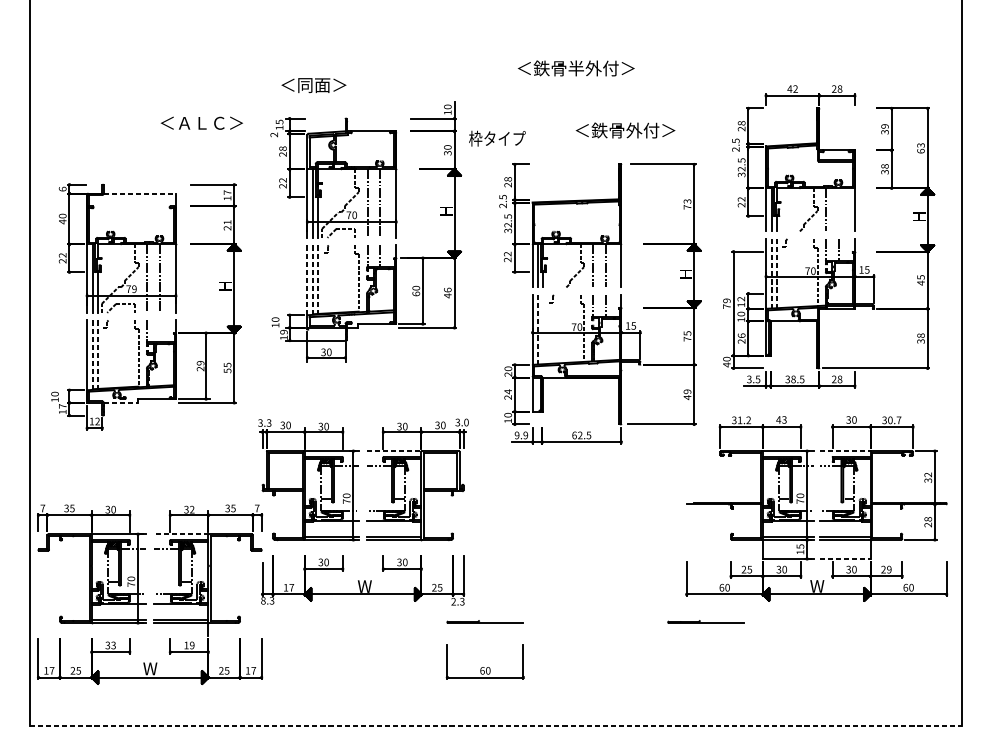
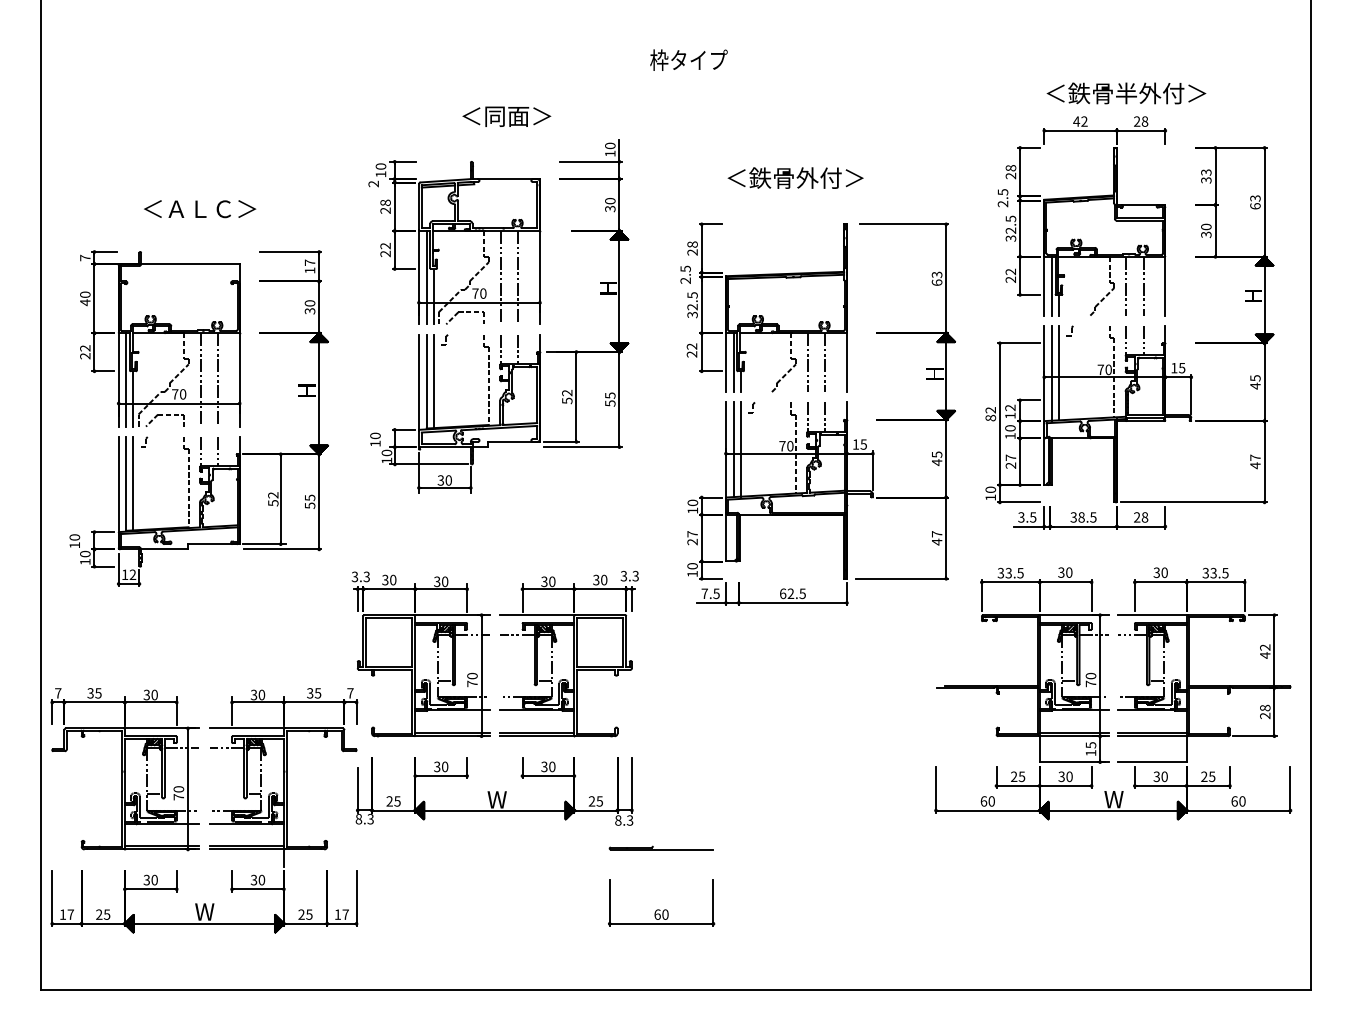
text: (576, 68) -> (1126, 93), moved
text: (313, 85) -> (506, 116), moved
text: (279, 122) -> (380, 166), 15 -> 10
text: (202, 123) -> (200, 209), moved
text: (885, 126) -> (1206, 172), 39 -> 33
text: (625, 130) -> (795, 177), moved
text: (497, 138) -> (688, 59), moved
text: (885, 166) -> (1206, 226), 38 -> 30
text: (62, 188) -> (85, 257), 6 -> 7
line: (139, 193) -> (190, 264), dashed -> solid
text: (687, 207) -> (936, 282), 73 -> 63
line: (838, 209) -> (1143, 285), added
text: (227, 225) -> (309, 307), 21 -> 30
line: (772, 273) -> (1052, 373), dashed -> solid
line: (777, 273) -> (1059, 373), dashed -> solid
line: (312, 279) -> (426, 381), dashed -> solid
line: (318, 279) -> (433, 381), dashed -> solid
line: (307, 280) -> (418, 382), dashed -> solid
text: (134, 289) -> (182, 394), 79 -> 70
text: (416, 290) -> (567, 396), 60 -> 52
text: (447, 292) -> (610, 399), 46 -> 55
text: (726, 303) -> (990, 414), 79 -> 82
line: (543, 329) -> (740, 449), added
line: (538, 330) -> (733, 450), dashed -> solid
line: (160, 331) -> (218, 451), added
text: (284, 331) -> (387, 452), 19 -> 10
text: (741, 335) -> (1010, 457), 26 -> 27
text: (921, 338) -> (1255, 461), 38 -> 47
text: (687, 339) -> (937, 462), 75 -> 45
line: (92, 354) -> (126, 483), dashed -> solid
line: (98, 354) -> (133, 483), dashed -> solid
text: (726, 364) -> (990, 497), 40 -> 10
text: (200, 366) -> (273, 499), 29 -> 52
text: (508, 374) -> (692, 510), 20 -> 10
text: (508, 391) -> (692, 533), 24 -> 27
text: (687, 391) -> (936, 534), 49 -> 47
line: (121, 402) -> (165, 549), dashed -> solid
text: (62, 405) -> (85, 553), 17 -> 10
text: (744, 419) -> (1014, 572), 31.2 -> 33.5
text: (780, 419) -> (1064, 572), 43 -> 30
text: (894, 420) -> (1219, 573), 30.7 -> 33.5
text: (466, 422) -> (635, 576), 3.0 -> 3.3
text: (521, 435) -> (710, 593), 9.9 -> 7.5
line: (394, 451) -> (537, 615), dashed -> solid
line: (846, 451) -> (1153, 615), dashed -> solid
text: (928, 480) -> (1265, 655), 32 -> 42
text: (191, 509) -> (261, 694), 32 -> 30
line: (181, 534) -> (247, 728), dashed -> solid
line: (845, 559) -> (1152, 762), dashed -> solid
text: (889, 569) -> (1212, 776), 29 -> 25
text: (288, 587) -> (393, 801), 17 -> 25
text: (453, 601) -> (618, 820), 2.3 -> 8.3
part: (705, 621) -> (961, 847), removed
text: (113, 645) -> (154, 880), 33 -> 30
text: (189, 645) -> (257, 879), 19 -> 30
line: (496, 725) -> (676, 989), dashed -> solid

